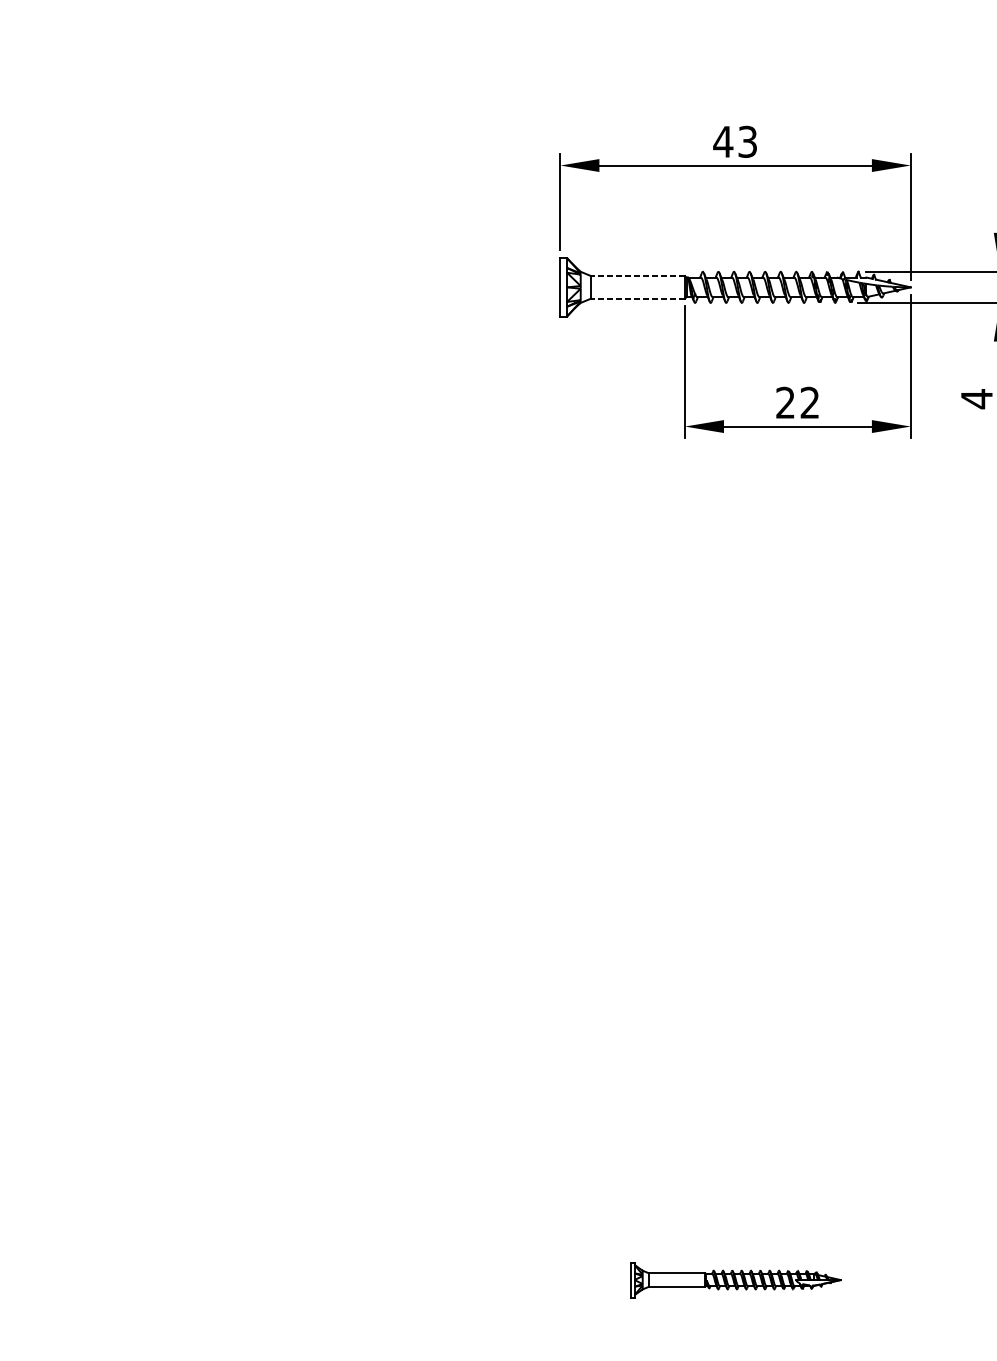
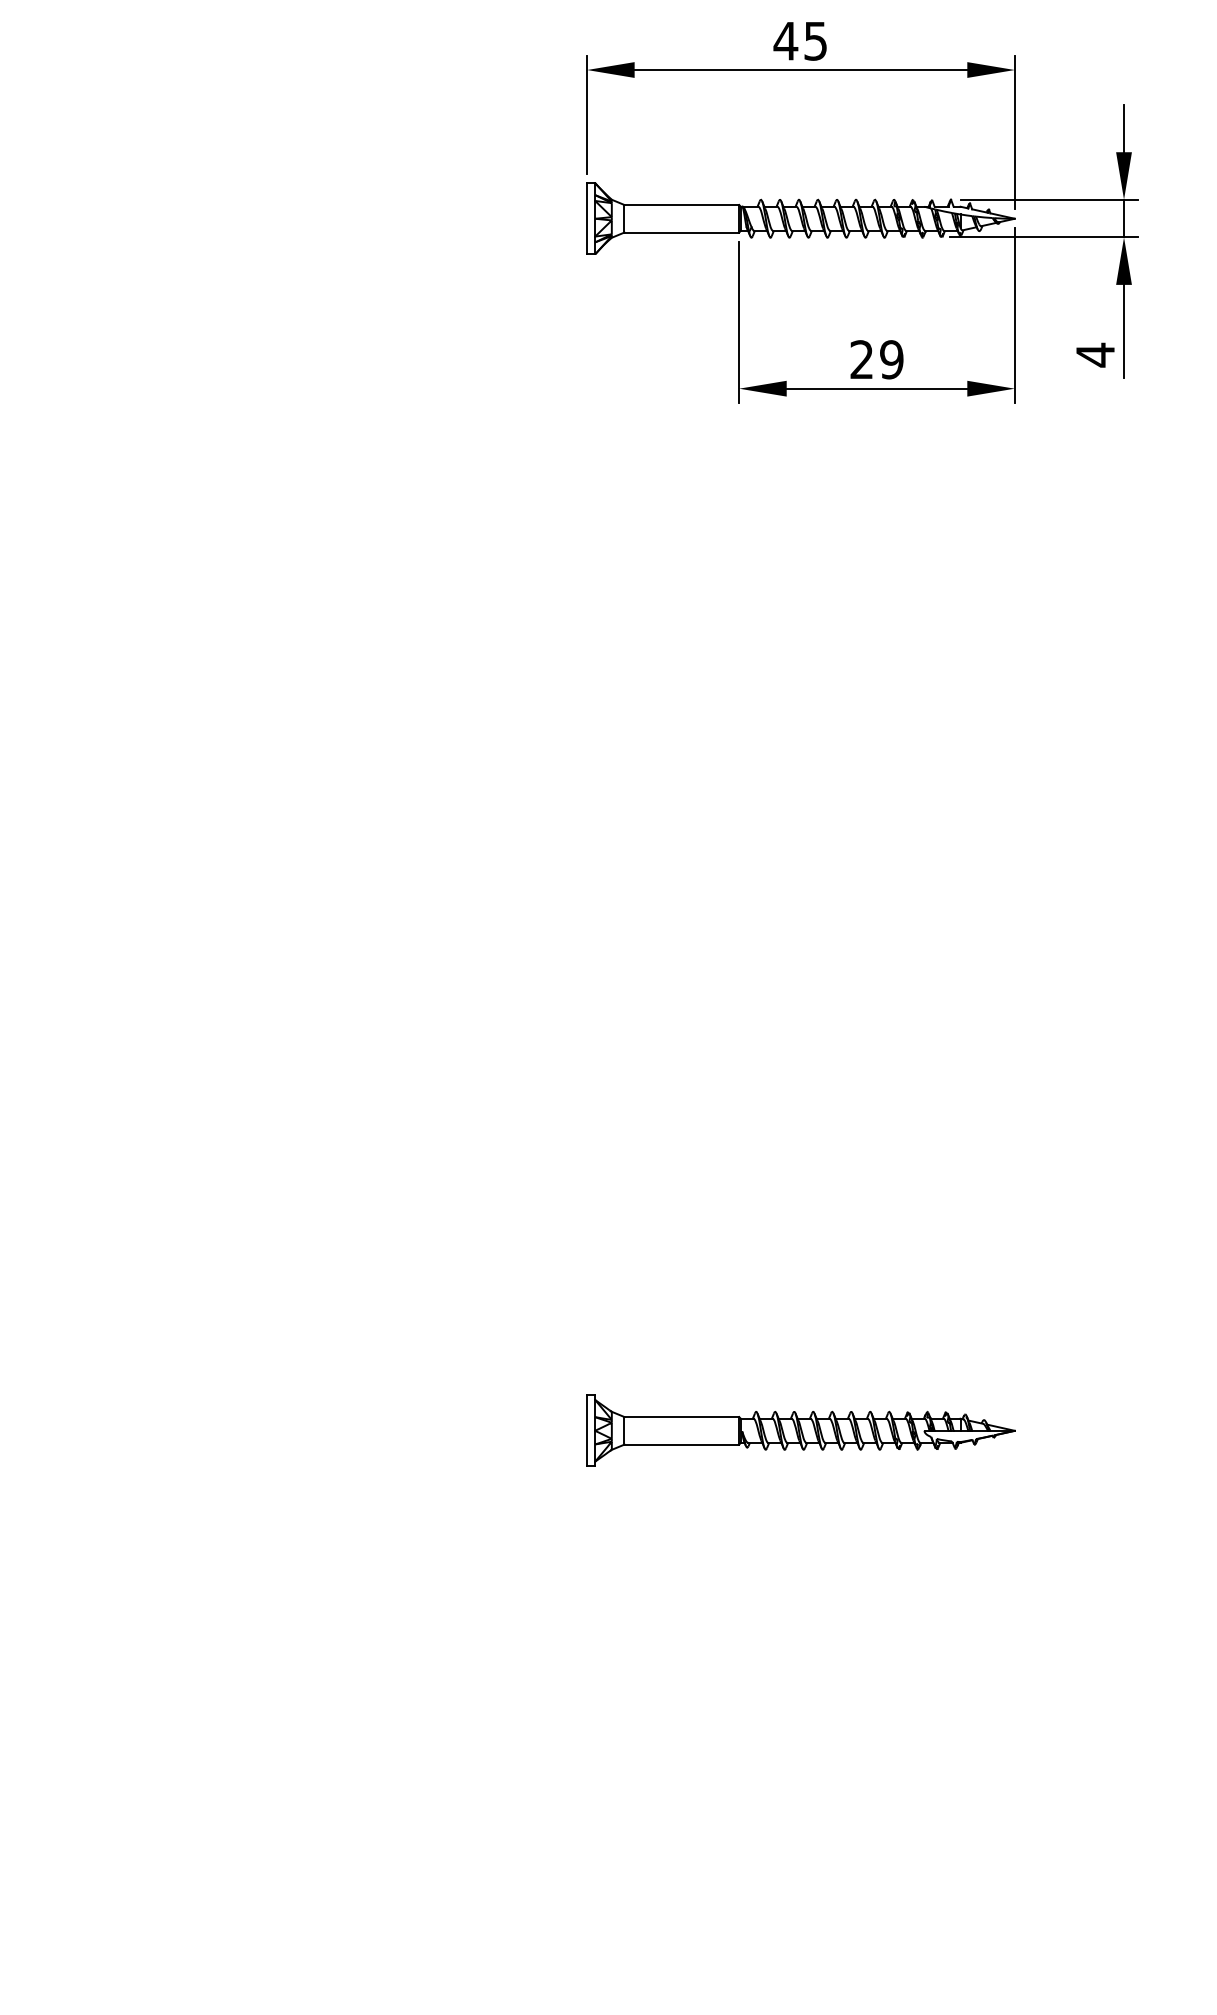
text: (747, 141) -> (815, 40), 43 -> 45
line: (637, 275) -> (681, 204), dashed -> solid
line: (637, 298) -> (681, 232), dashed -> solid
text: (809, 402) -> (891, 359), 22 -> 29
part: (735, 1279) -> (800, 1430), size x1.67

